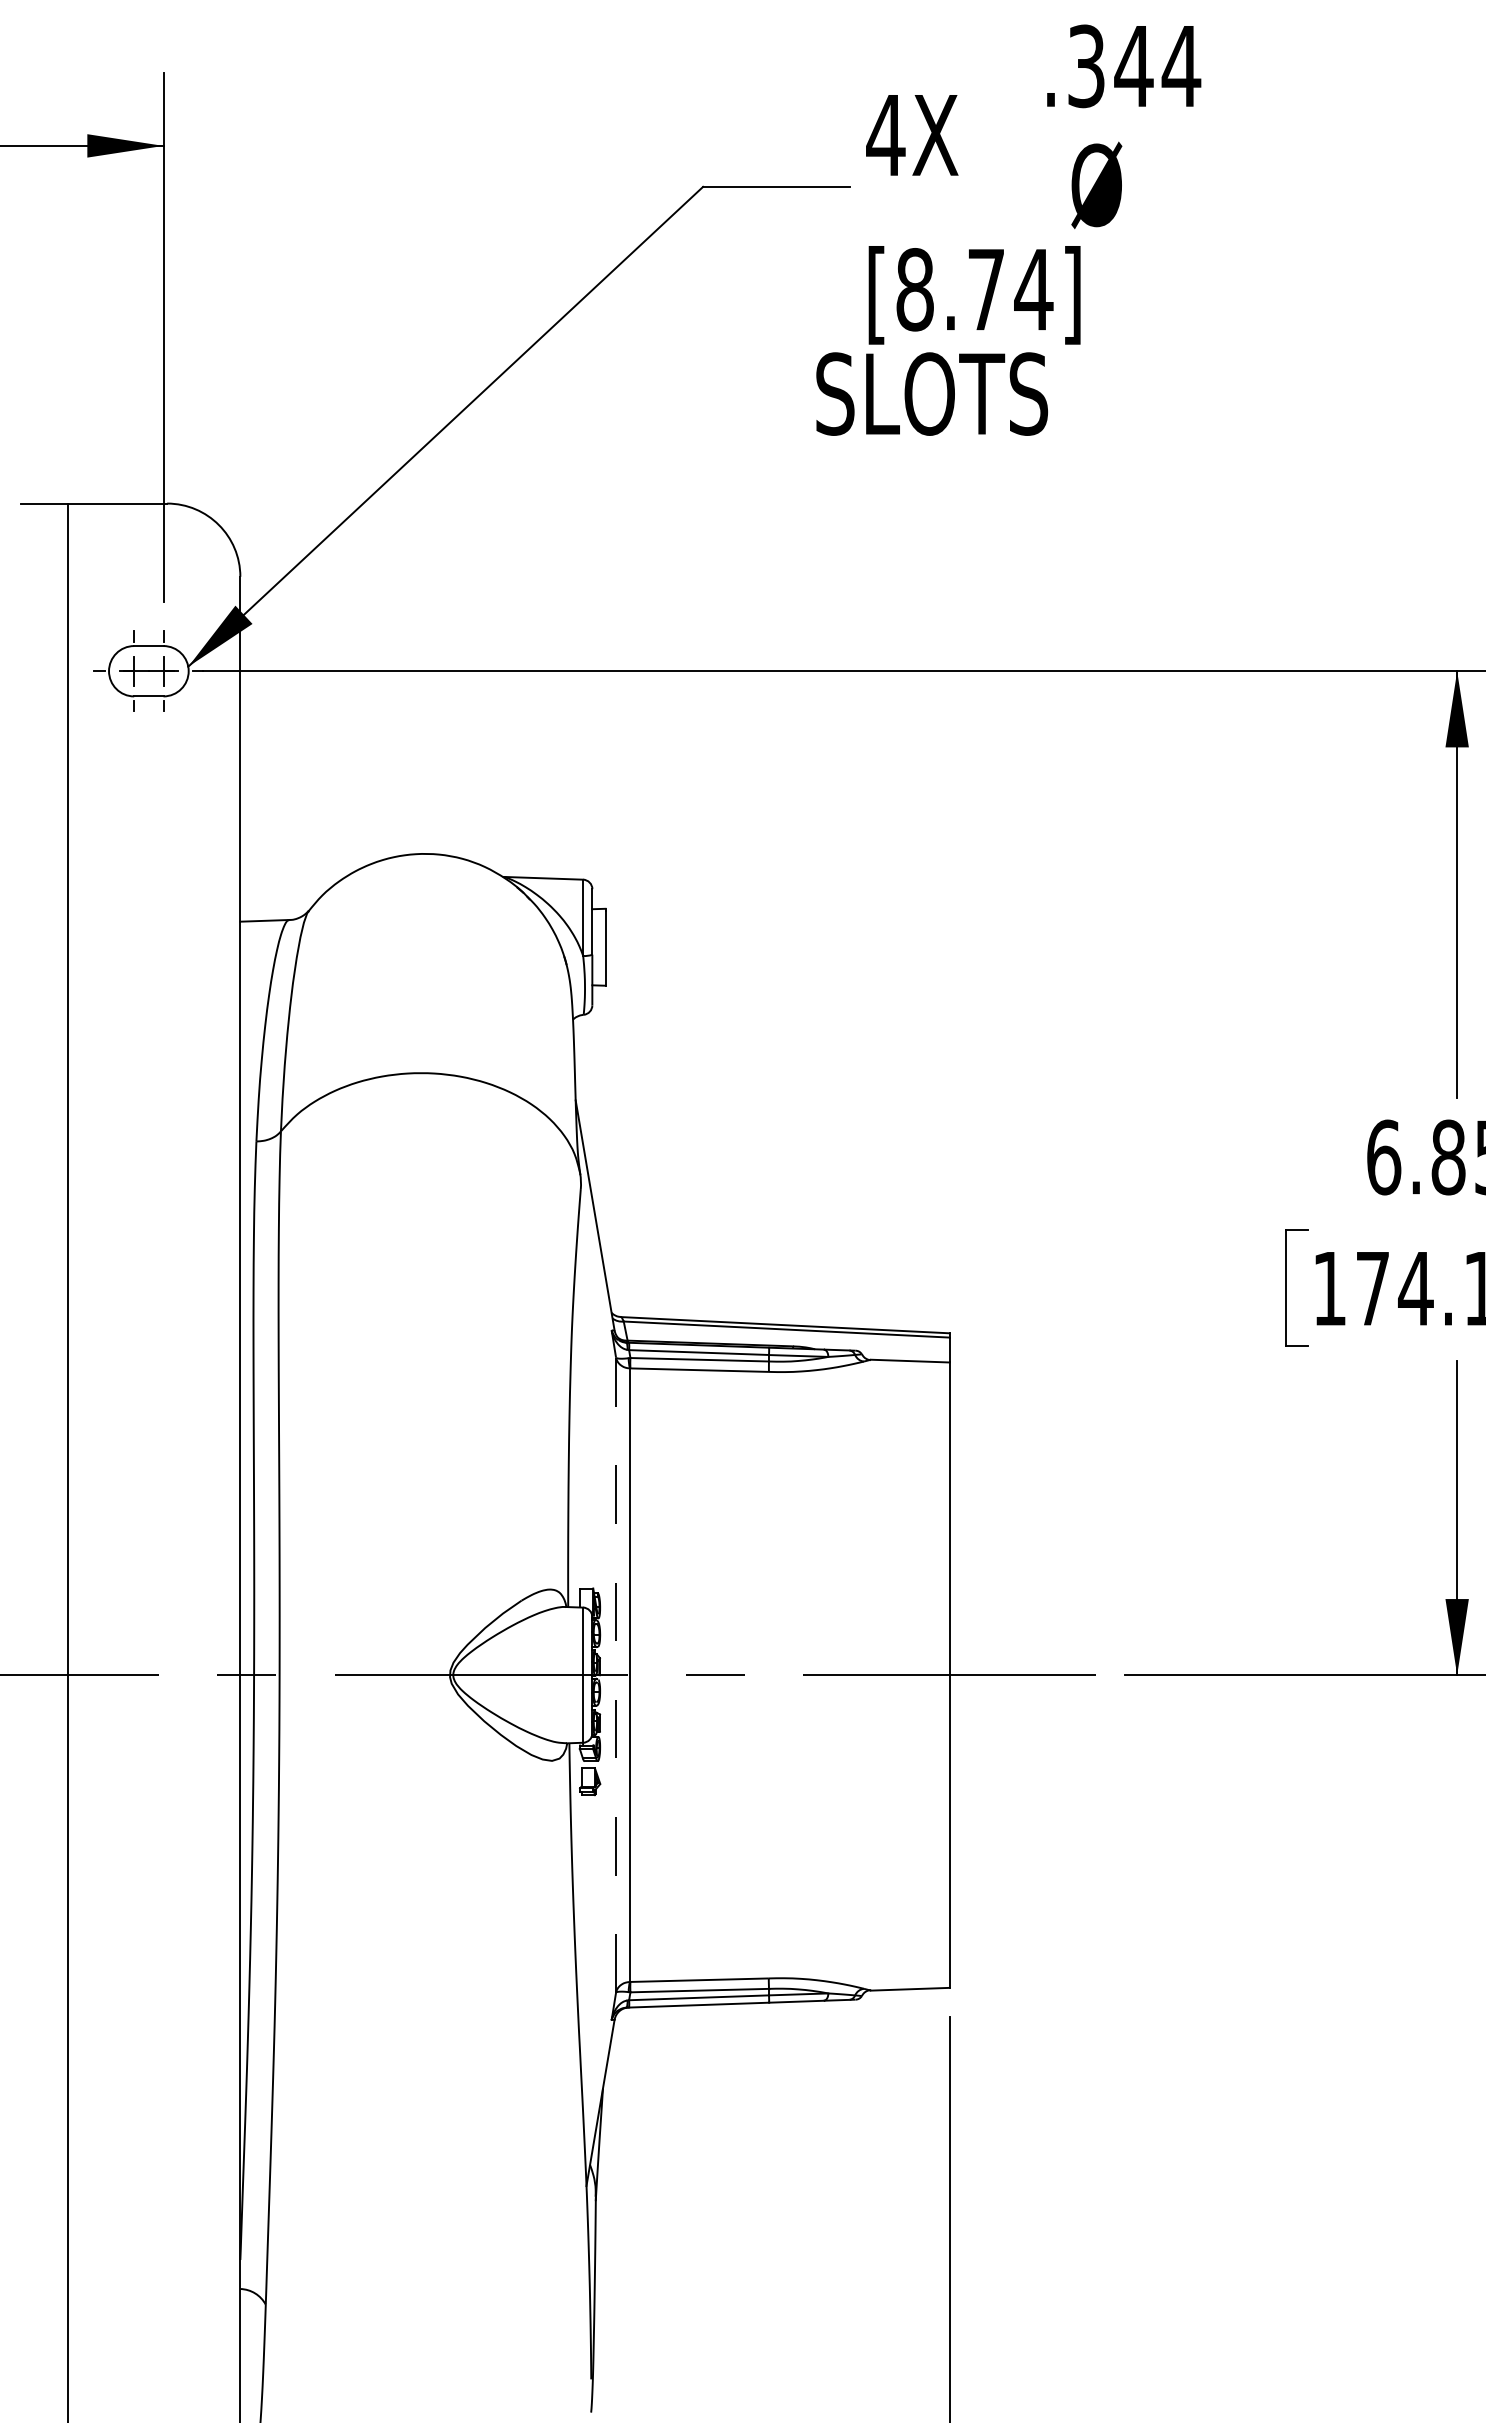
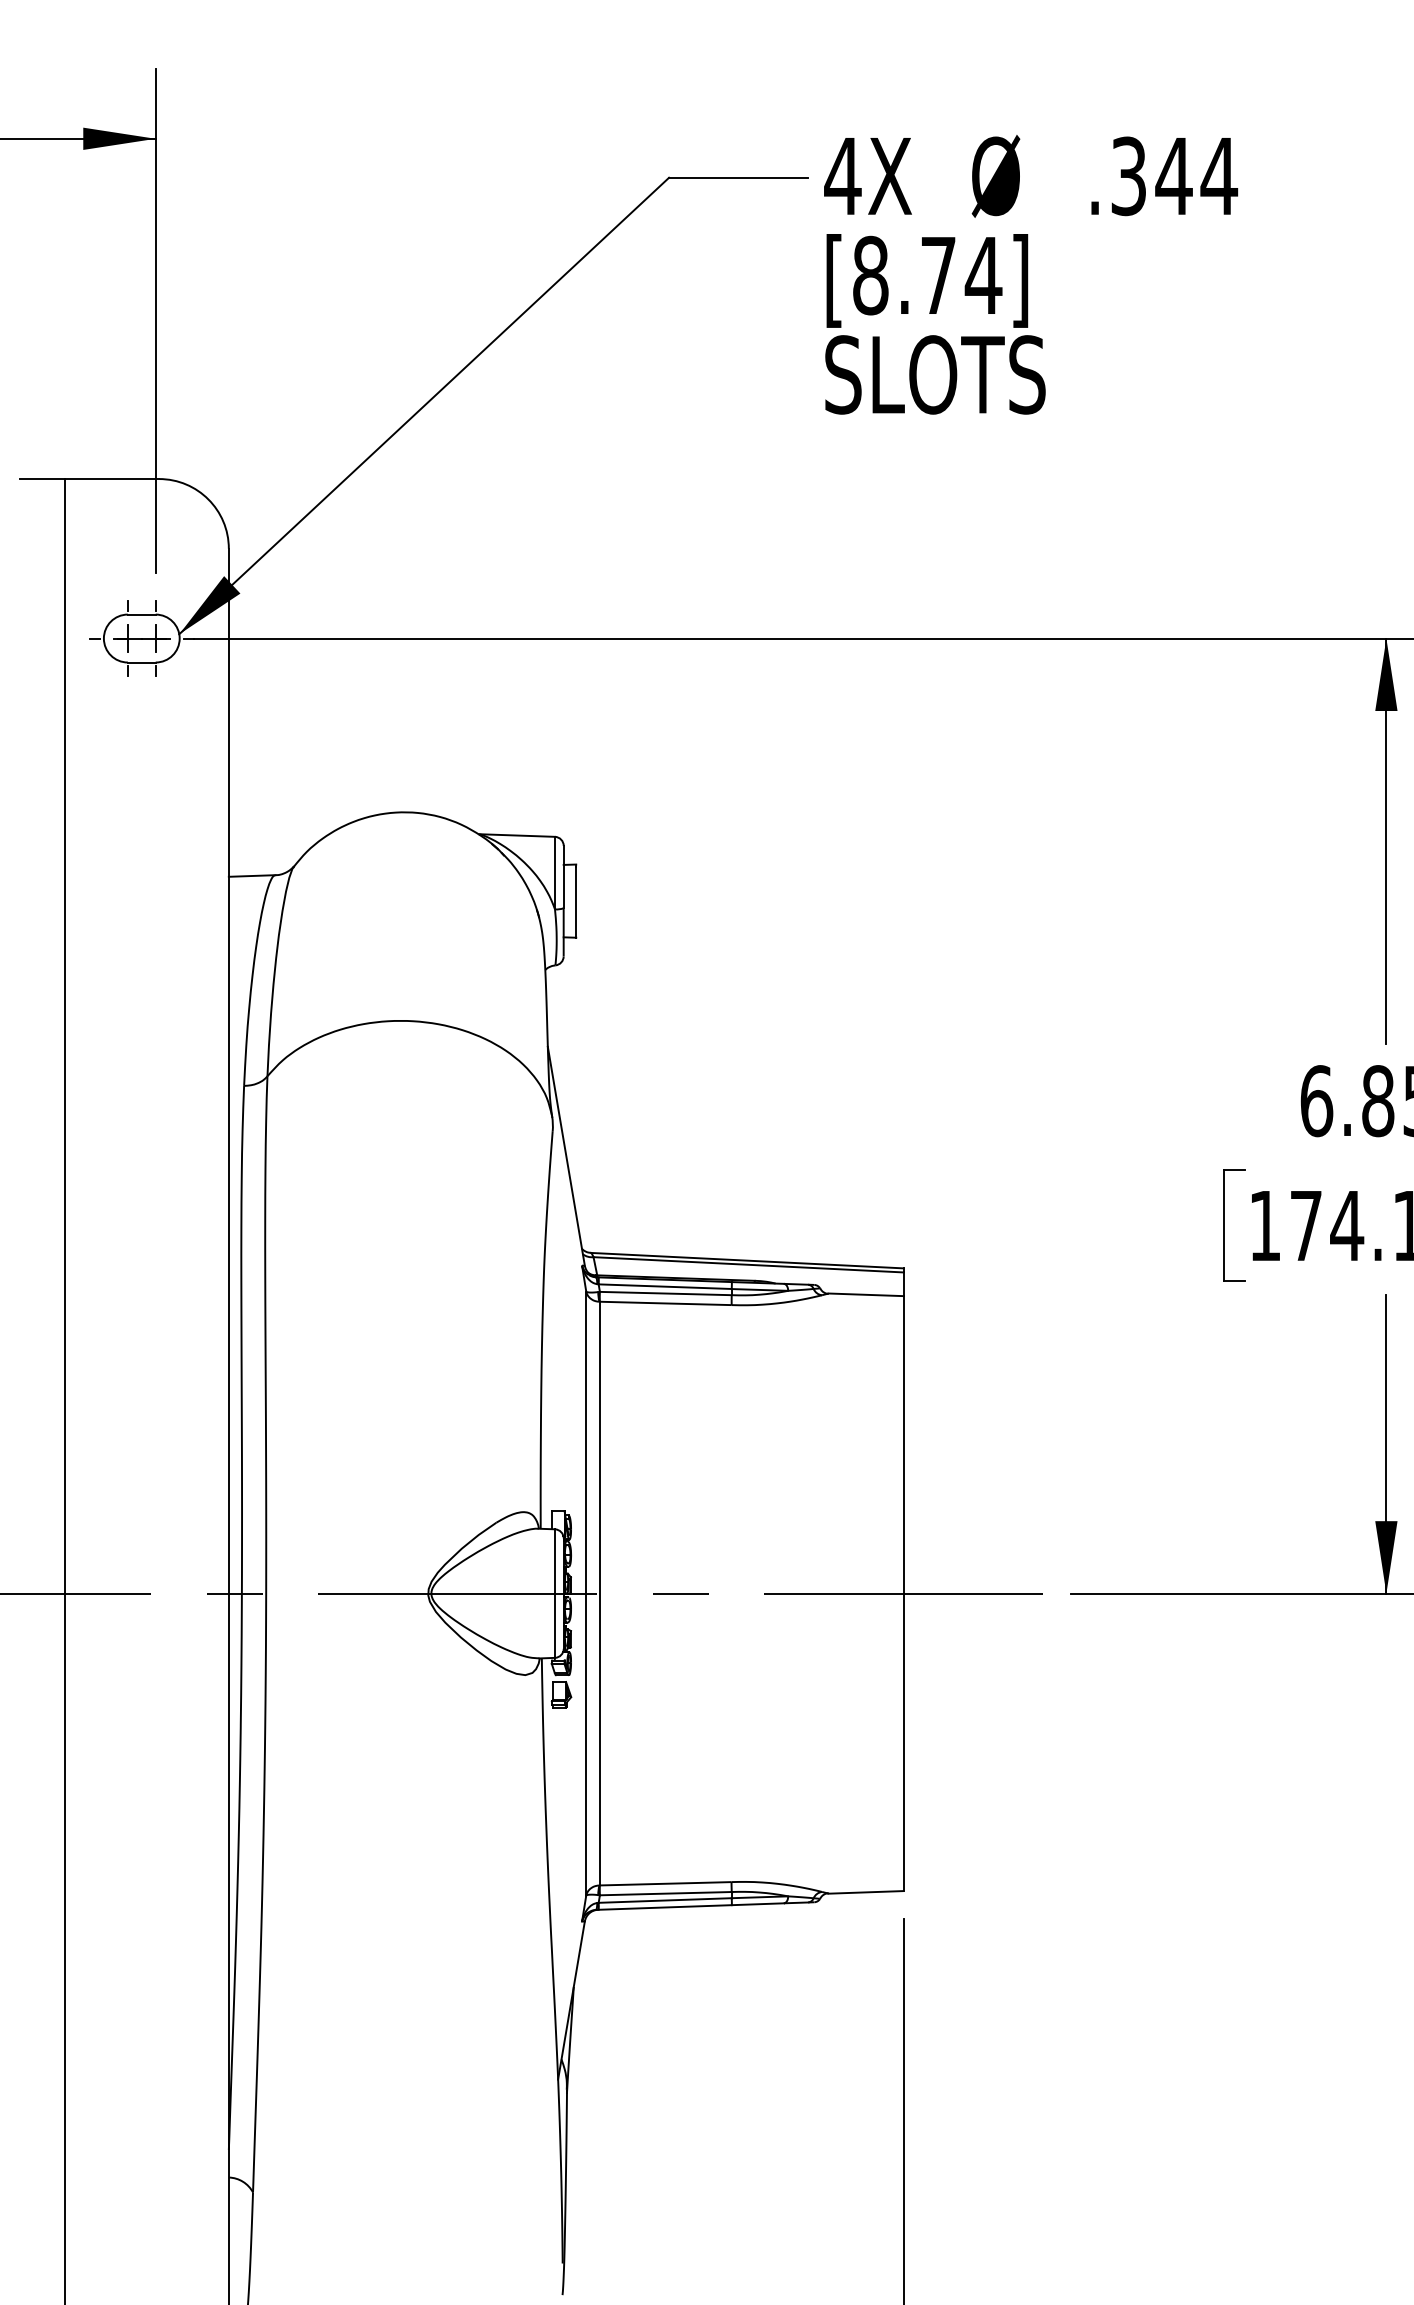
text: (1124, 66) -> (1165, 176), moved
text: (912, 135) -> (868, 176), moved
text: (1096, 185) -> (995, 176), moved
text: (931, 393) -> (934, 374), moved
line: (616, 1674) -> (586, 1592), dashed -> solid

